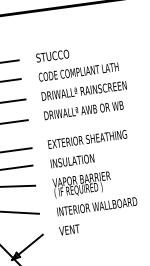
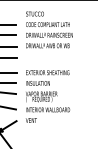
text: (82, 80) -> (49, 29), moved

